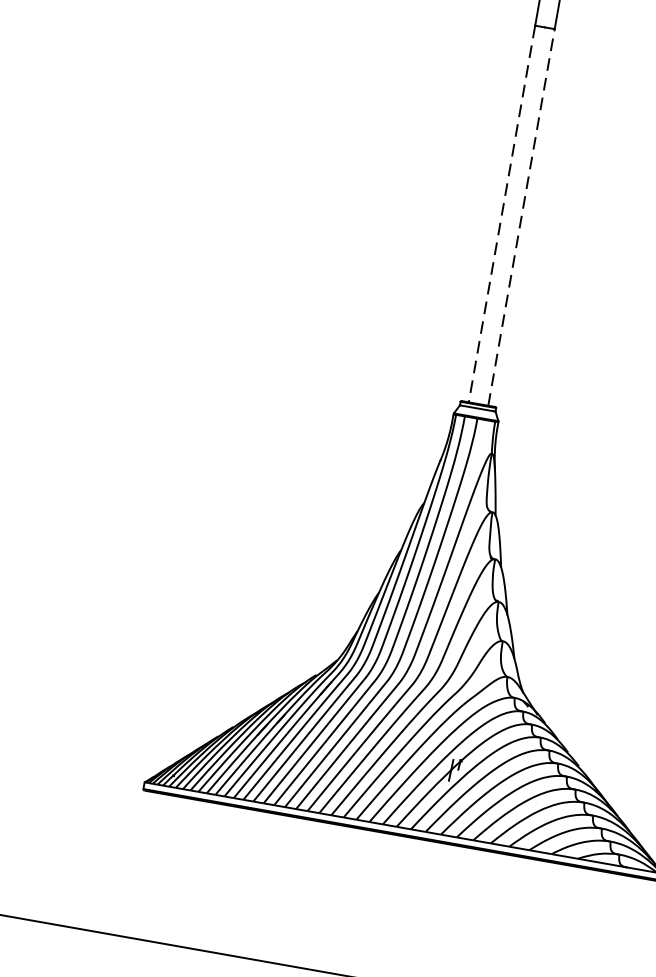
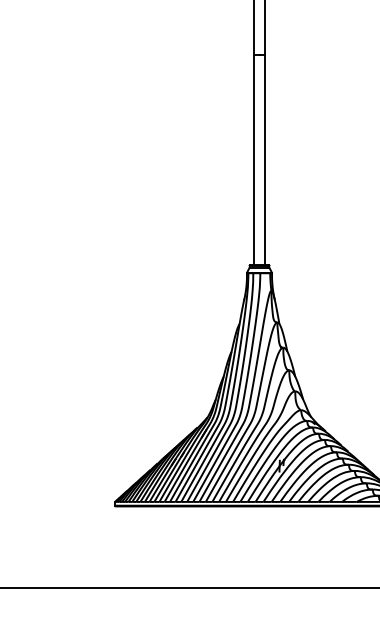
line: (502, 214) -> (254, 160), dashed -> solid
line: (520, 216) -> (264, 159), dashed -> solid

